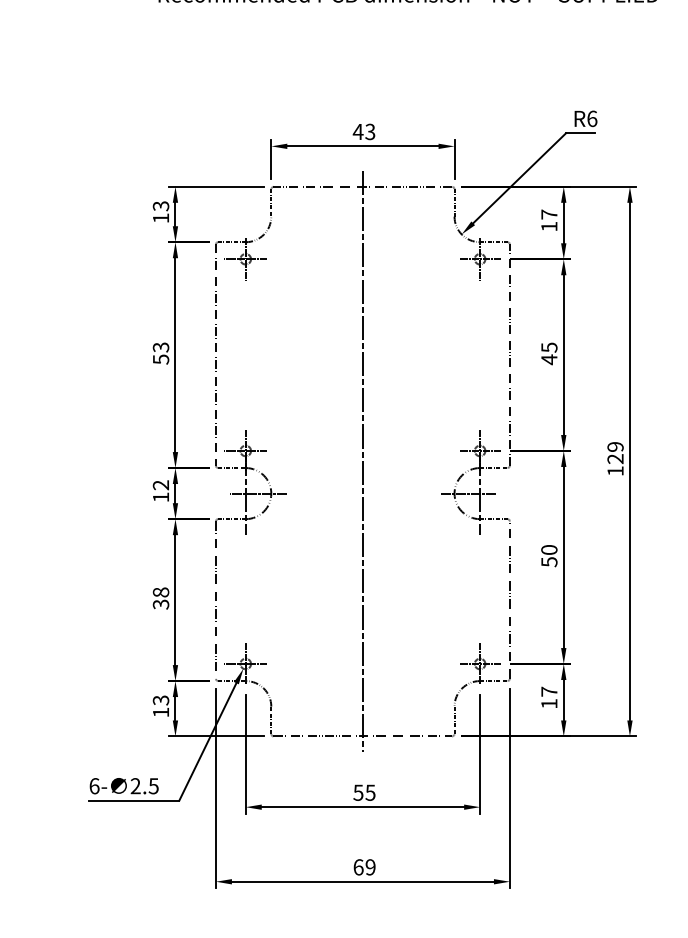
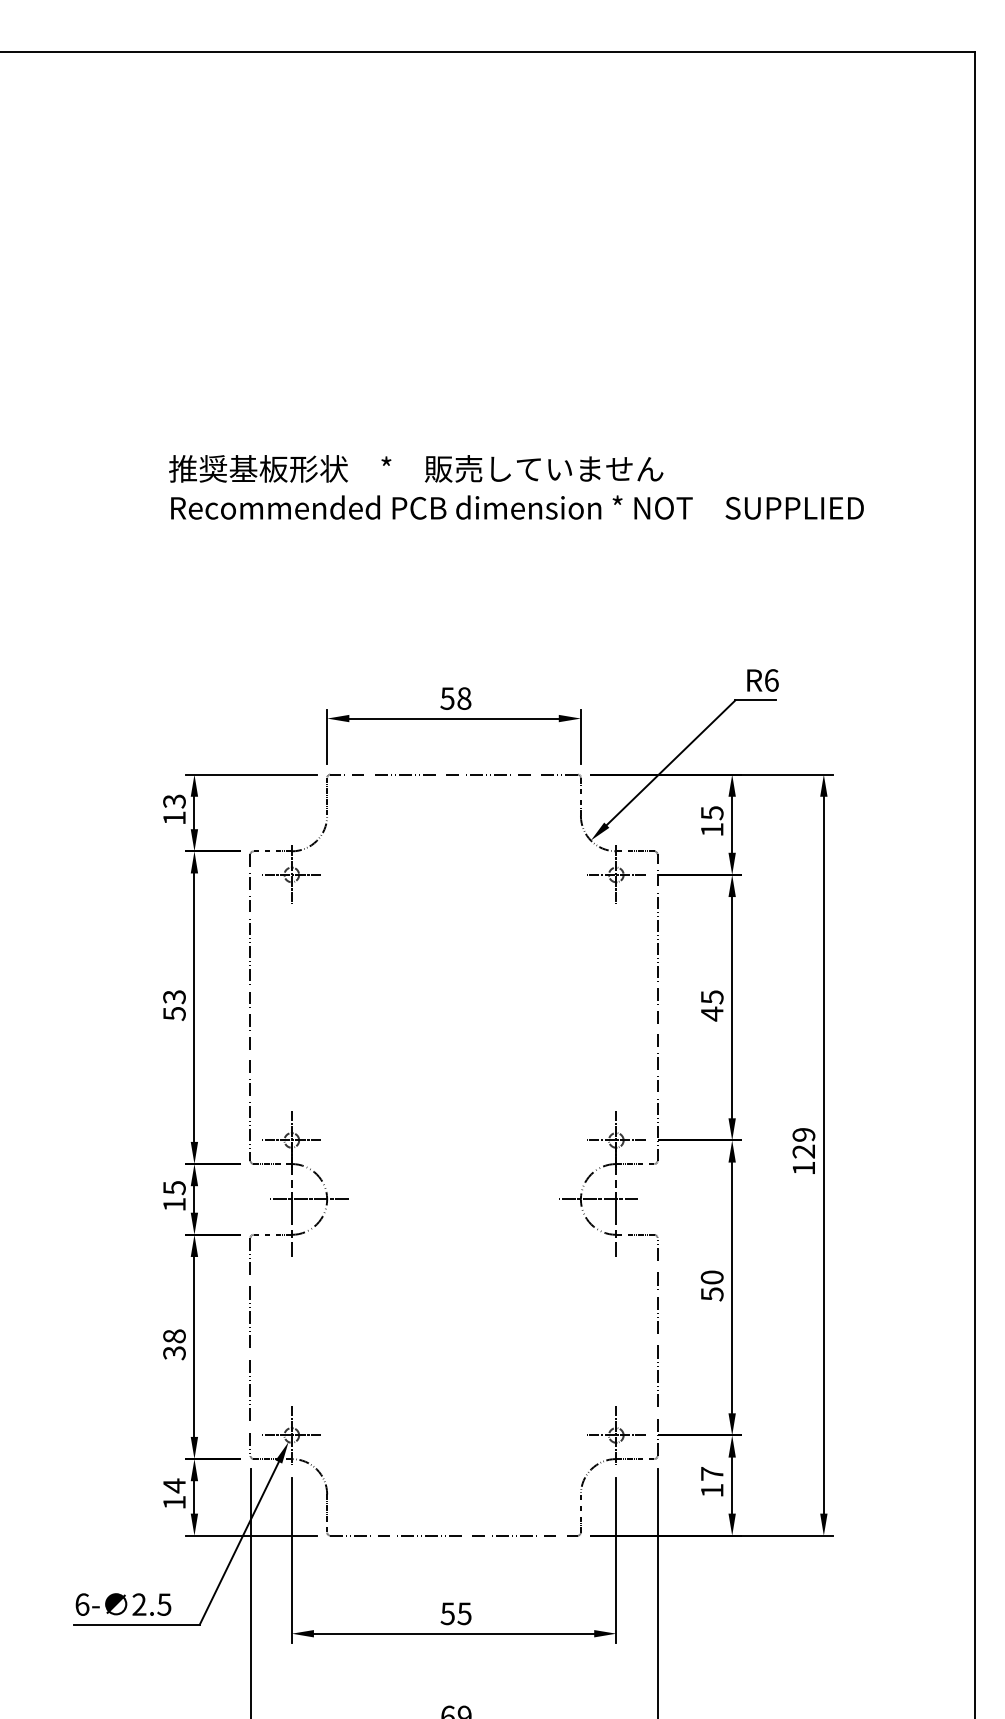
text: (363, 131) -> (455, 698), 43 -> 58
text: (549, 214) -> (712, 813), 17 -> 15
line: (363, 461) -> (454, 1154), removed
text: (161, 485) -> (174, 1188), 12 -> 15
text: (161, 700) -> (174, 1485), 13 -> 14

